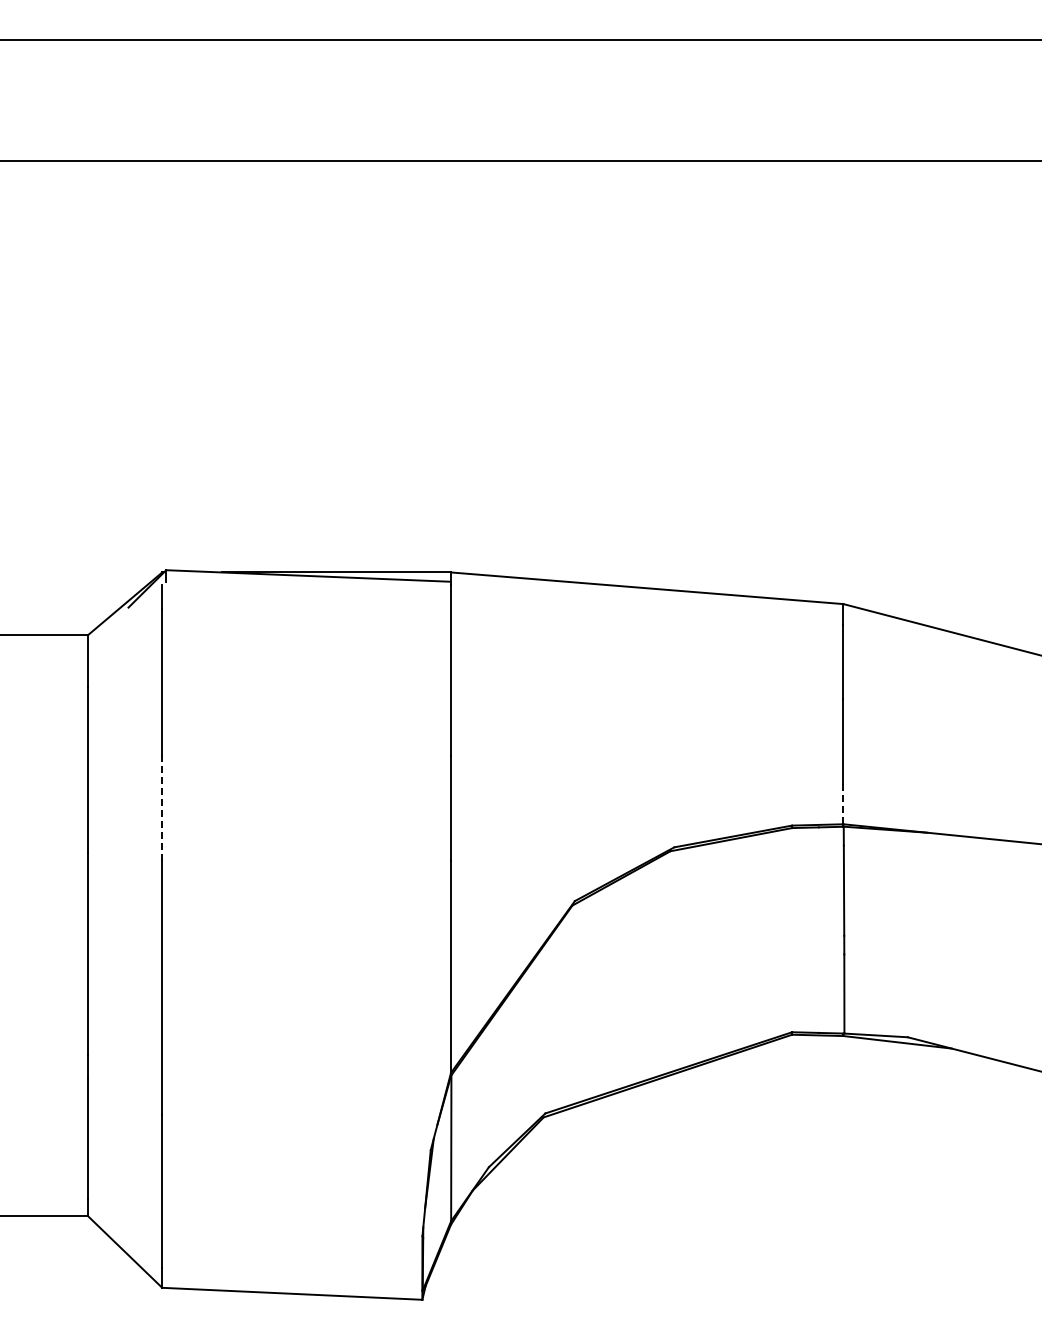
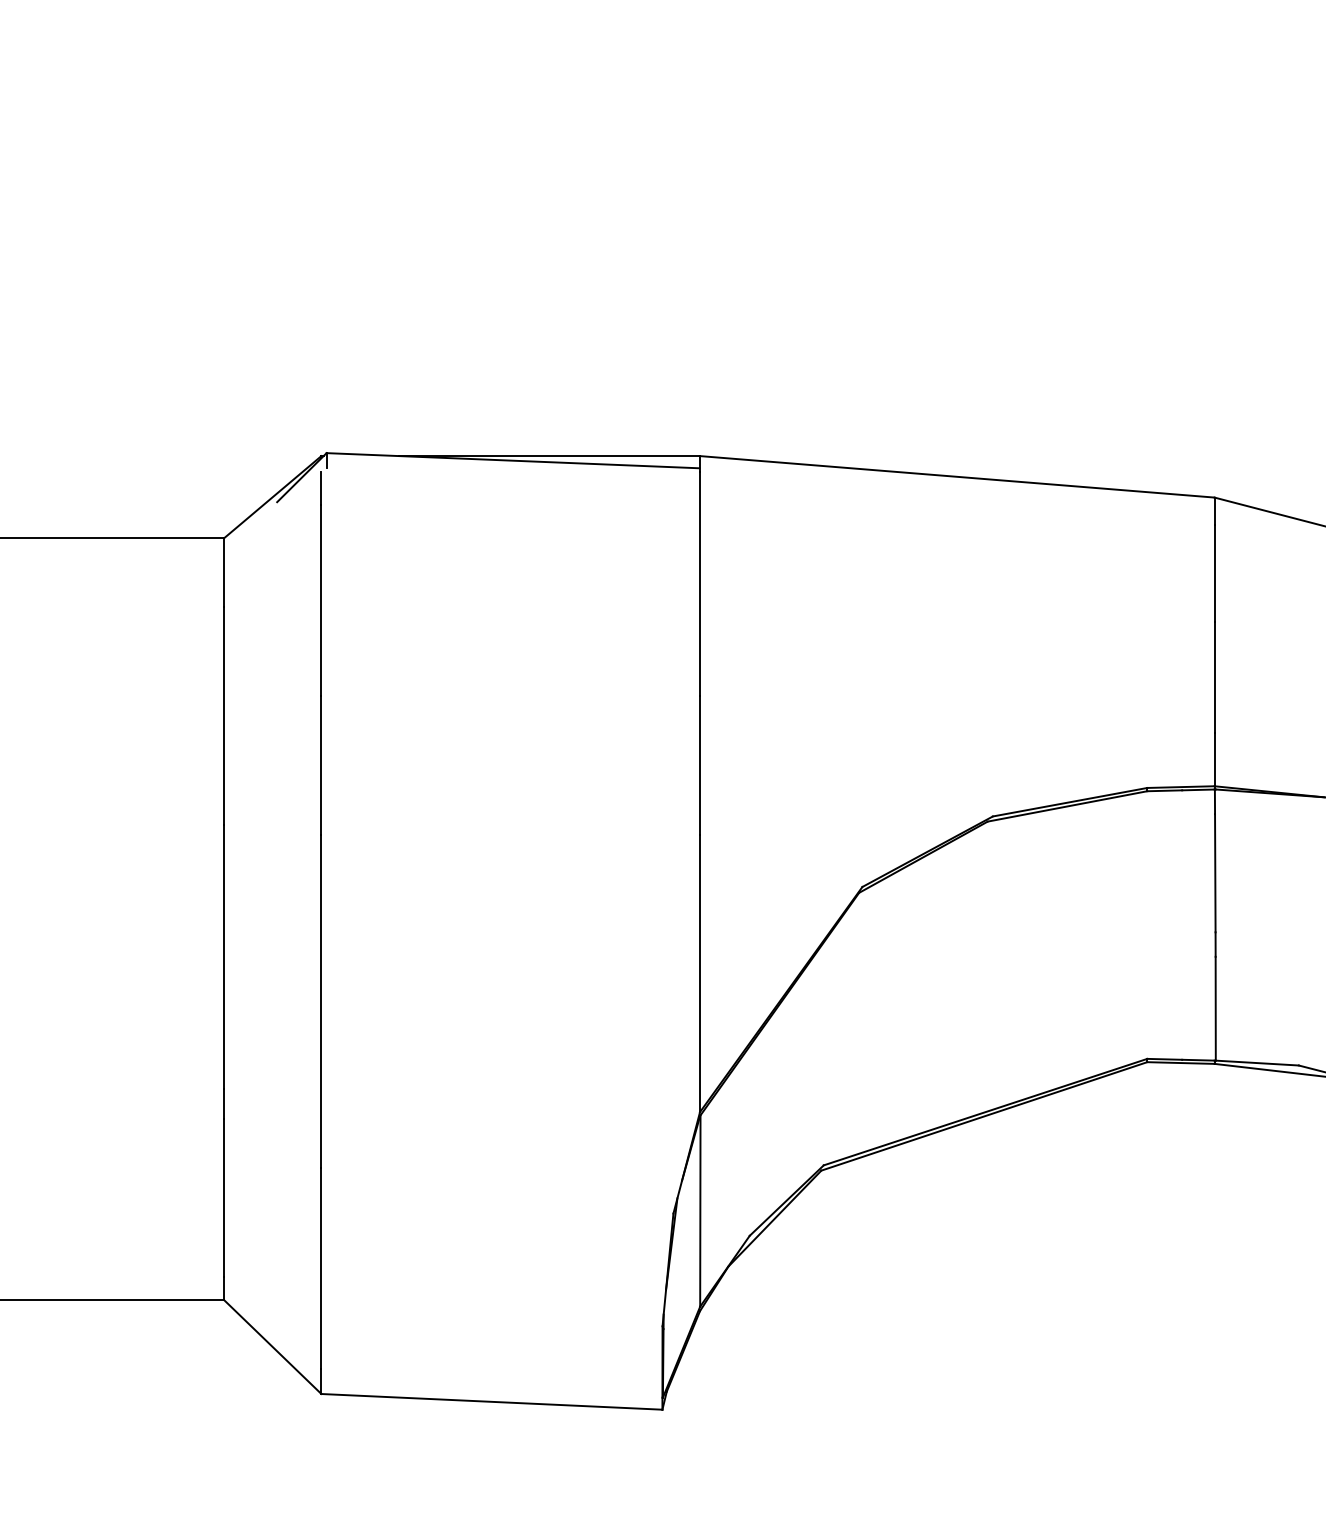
line: (843, 804) -> (1214, 760), dashed -> solid
line: (162, 808) -> (321, 765), dashed -> solid

